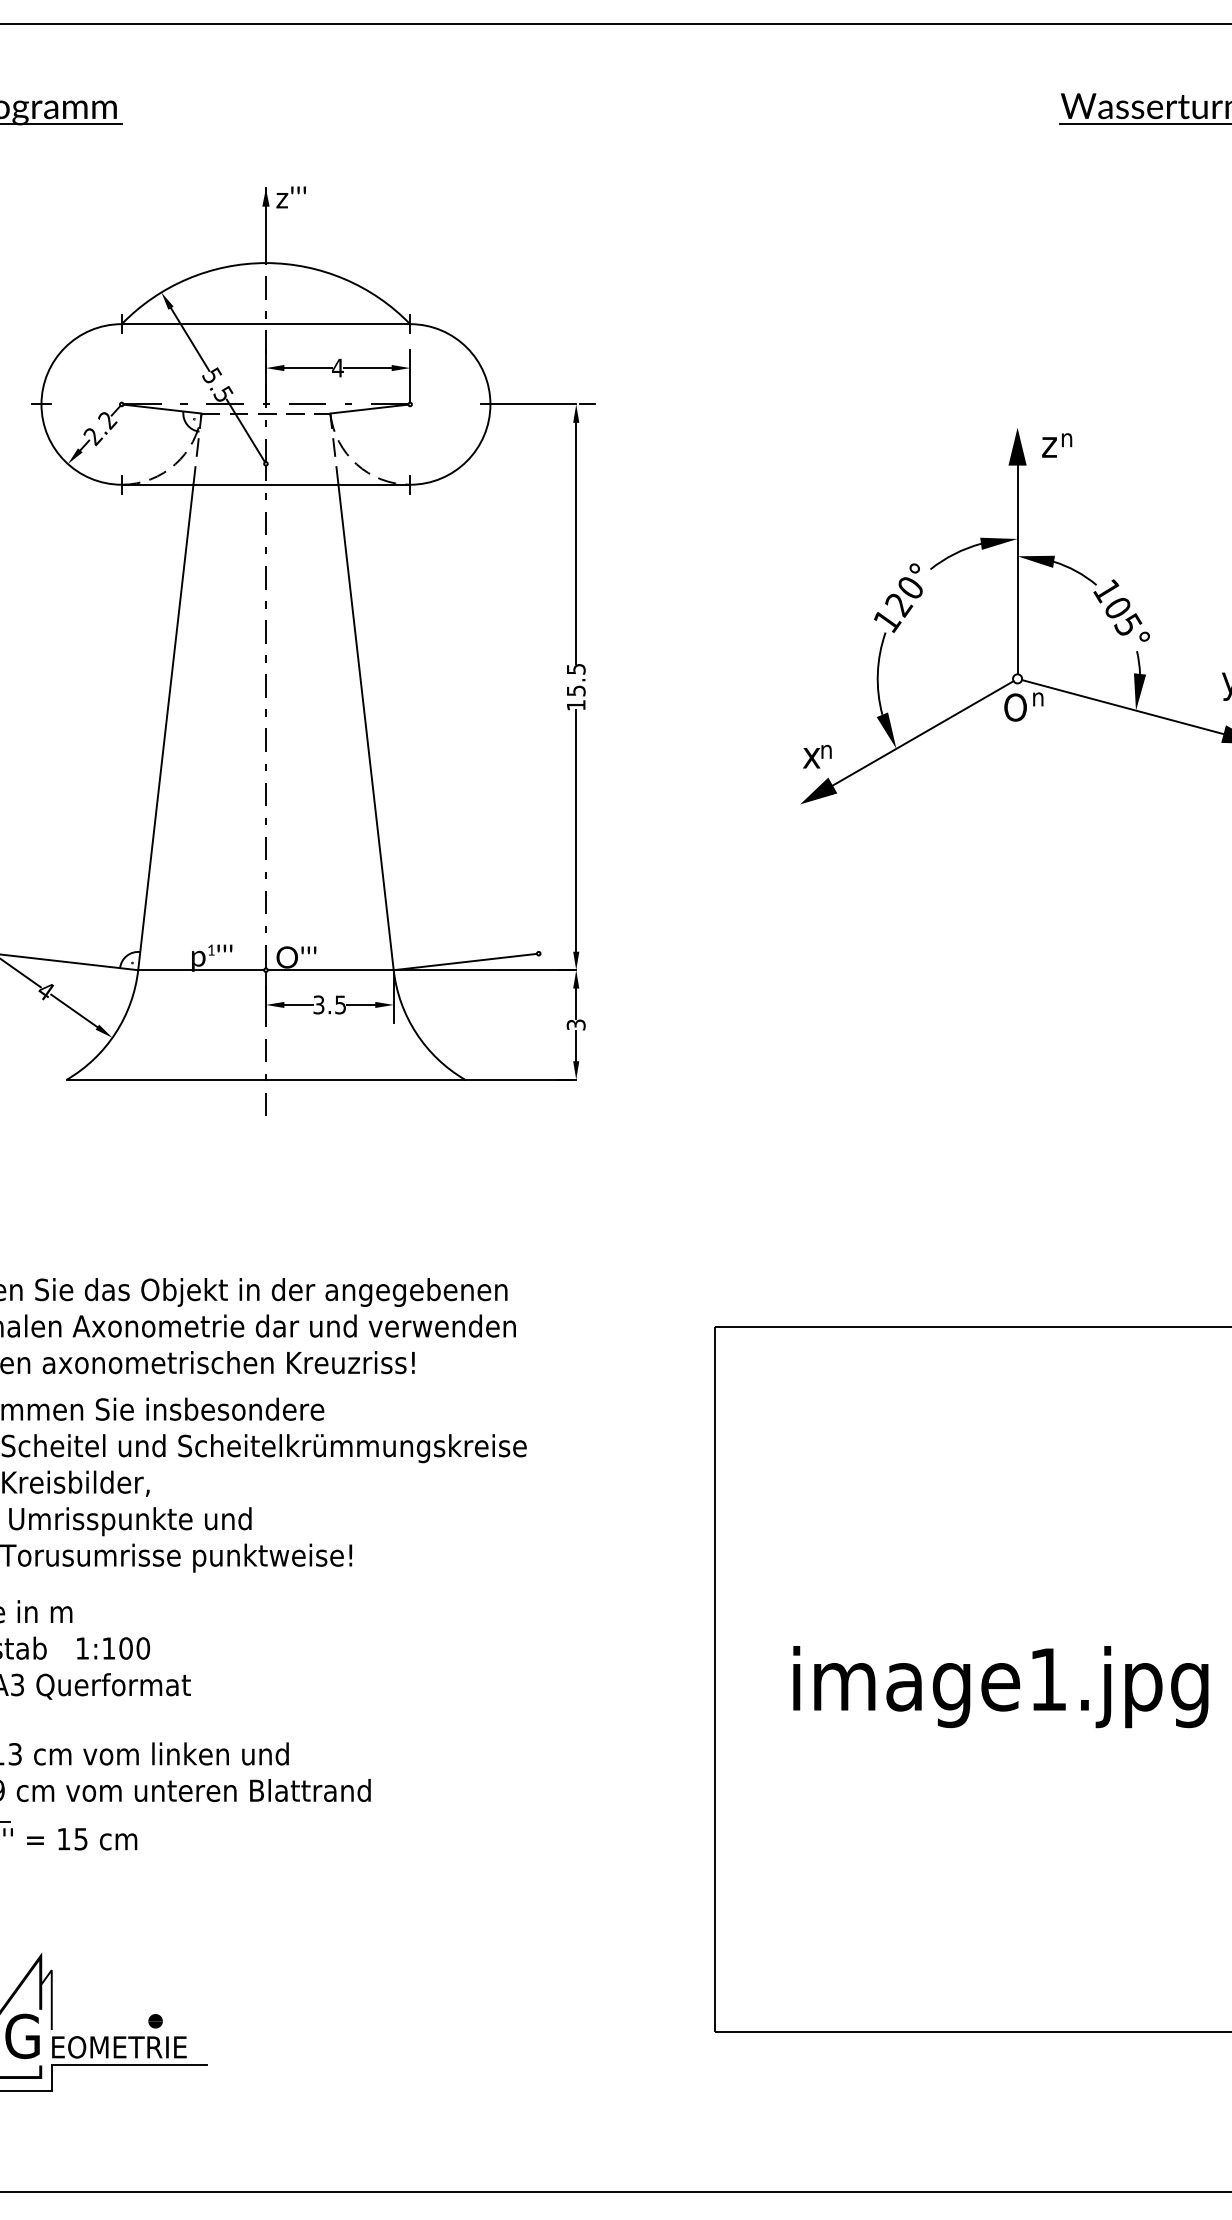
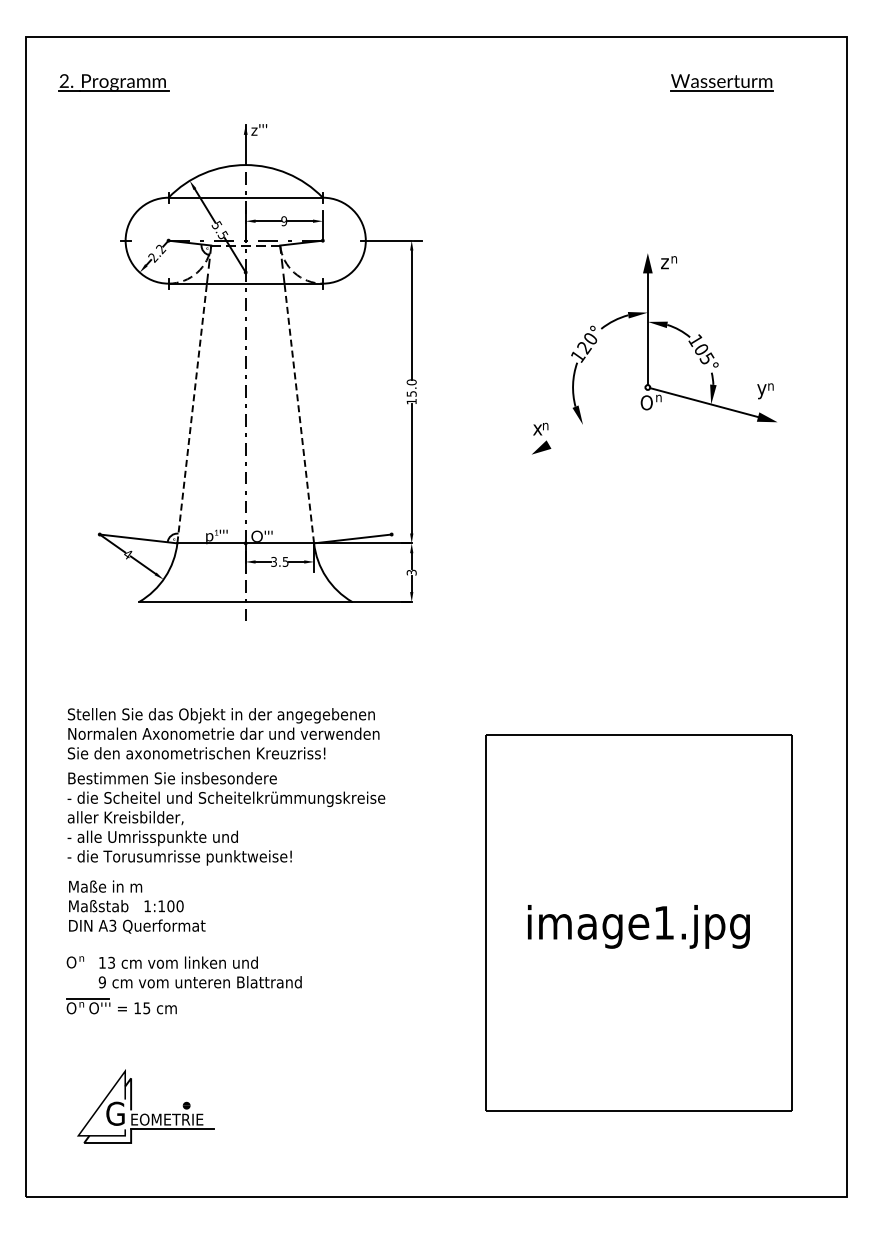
text: (338, 368) -> (284, 221), 4 -> 9
text: (575, 669) -> (411, 382), 15.5 -> 15.0
line: (166, 727) -> (192, 413), solid -> dashed
line: (366, 727) -> (299, 413), solid -> dashed
line: (923, 733) -> (597, 416), removed

